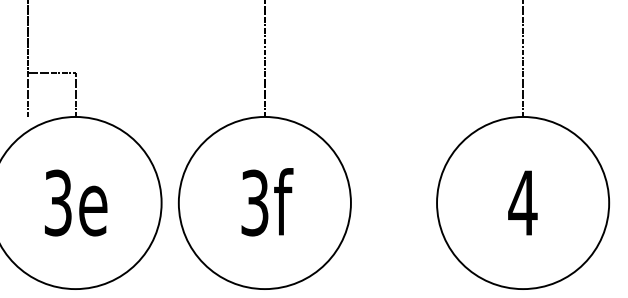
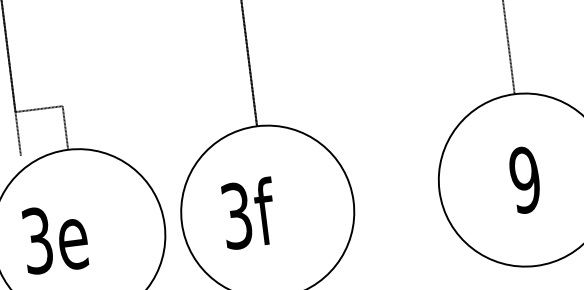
text: (76, 202) -> (55, 238), moved
text: (267, 202) -> (249, 213), moved
text: (522, 202) -> (524, 179), 4 -> 9

